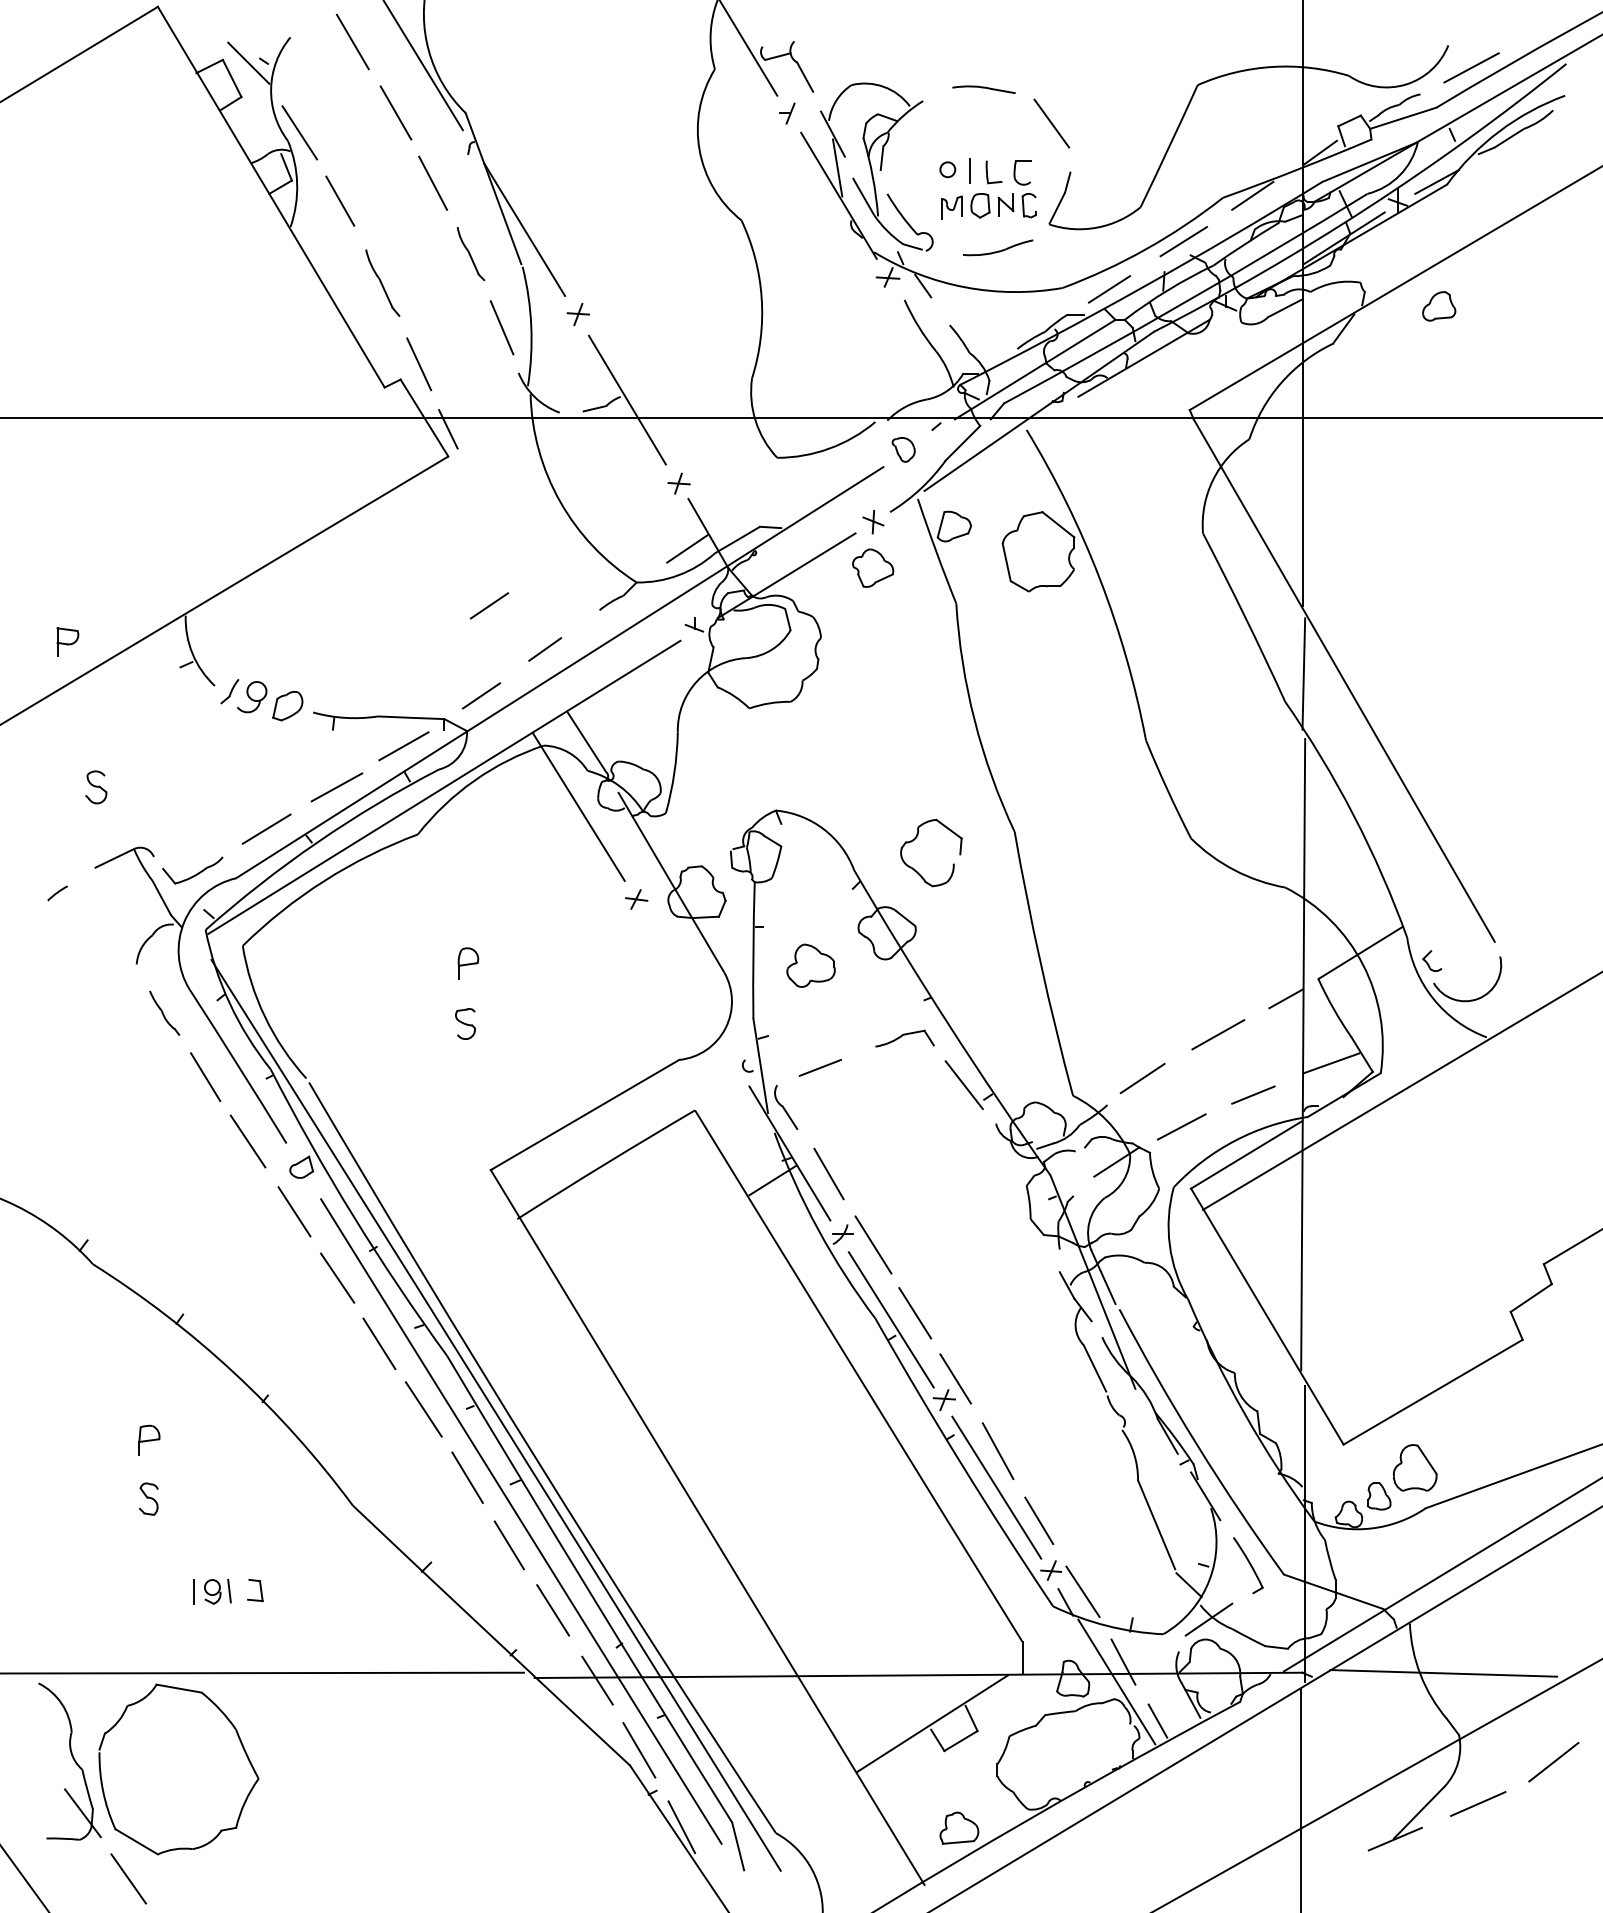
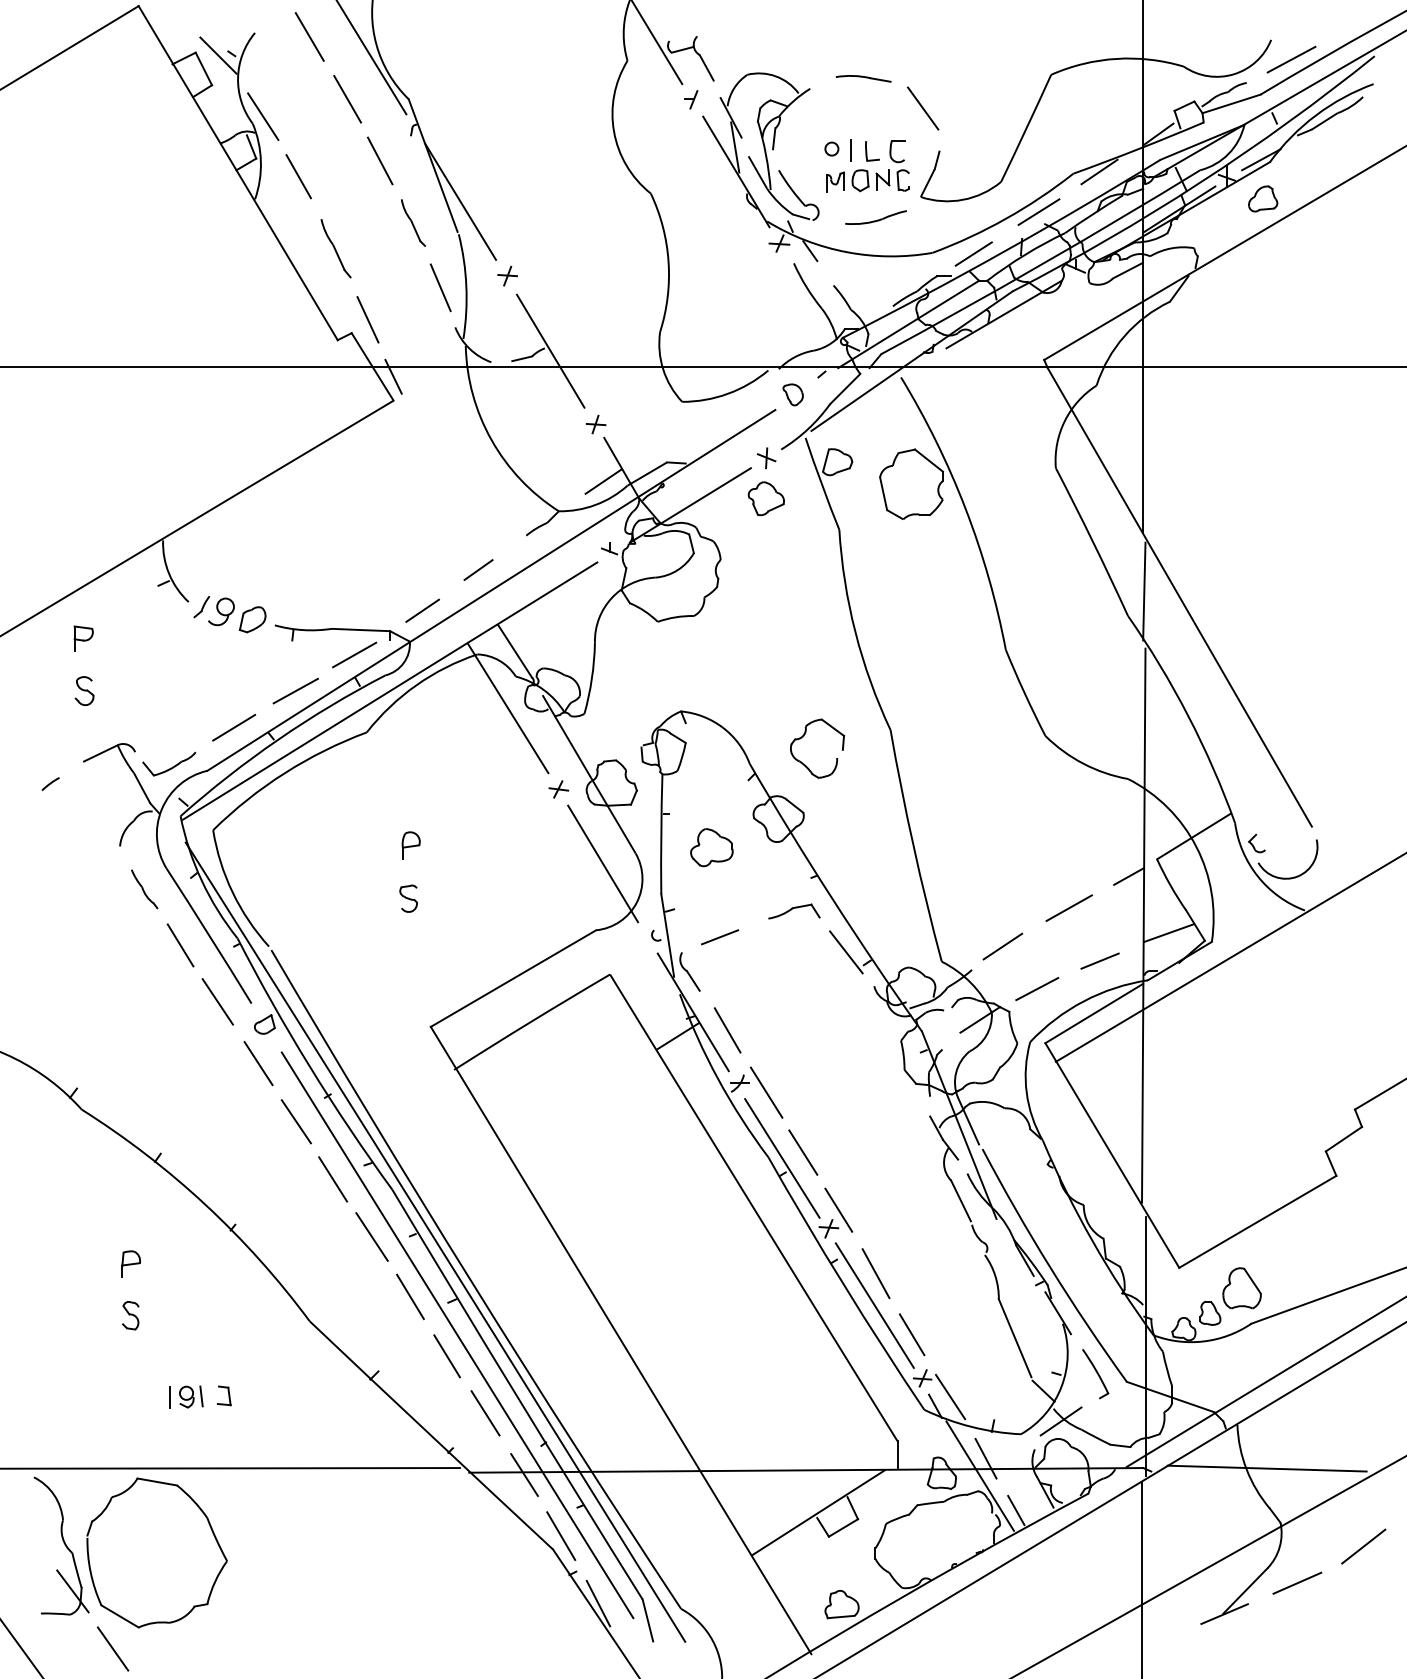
part: (1439, 305) -> (1263, 198), moved
line: (489, 605) -> (429, 531), removed
part: (67, 641) -> (83, 638), moved
line: (687, 983) -> (603, 863), added

